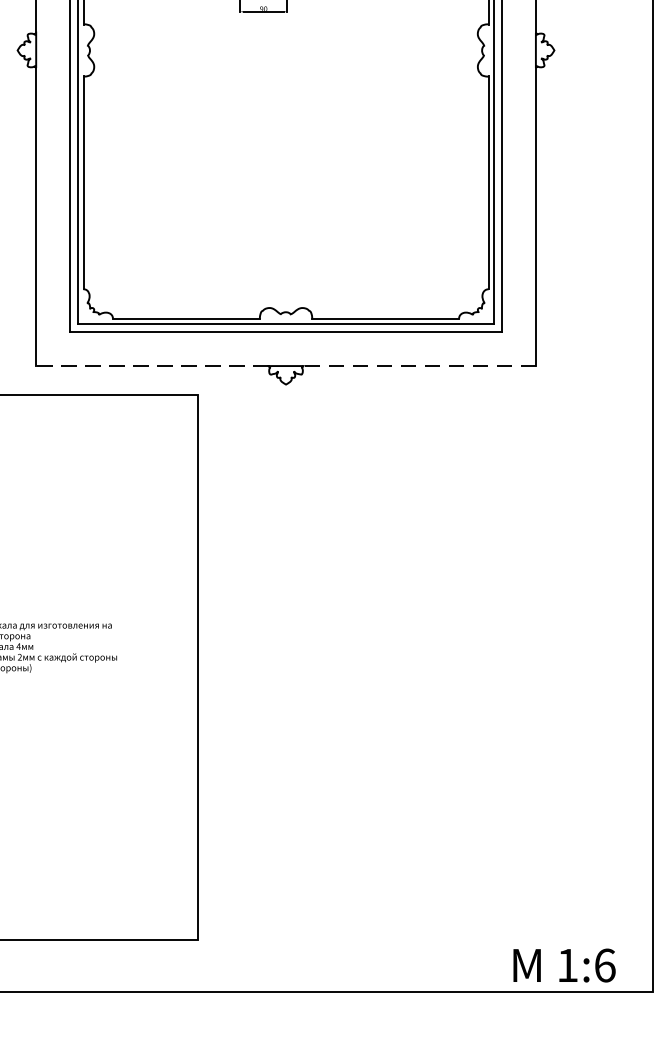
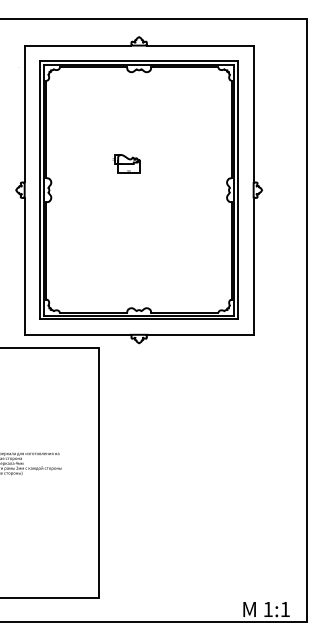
line: (151, 365) -> (77, 334), dashed -> solid
line: (417, 365) -> (199, 334), dashed -> solid
text: (605, 965) -> (285, 609), 1:6 -> 1:1

